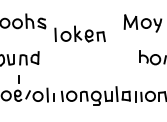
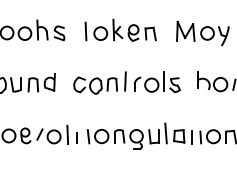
part: (79, 33) -> (120, 29), moved
part: (89, 58) -> (126, 82), added
line: (18, 79) -> (26, 112), removed

